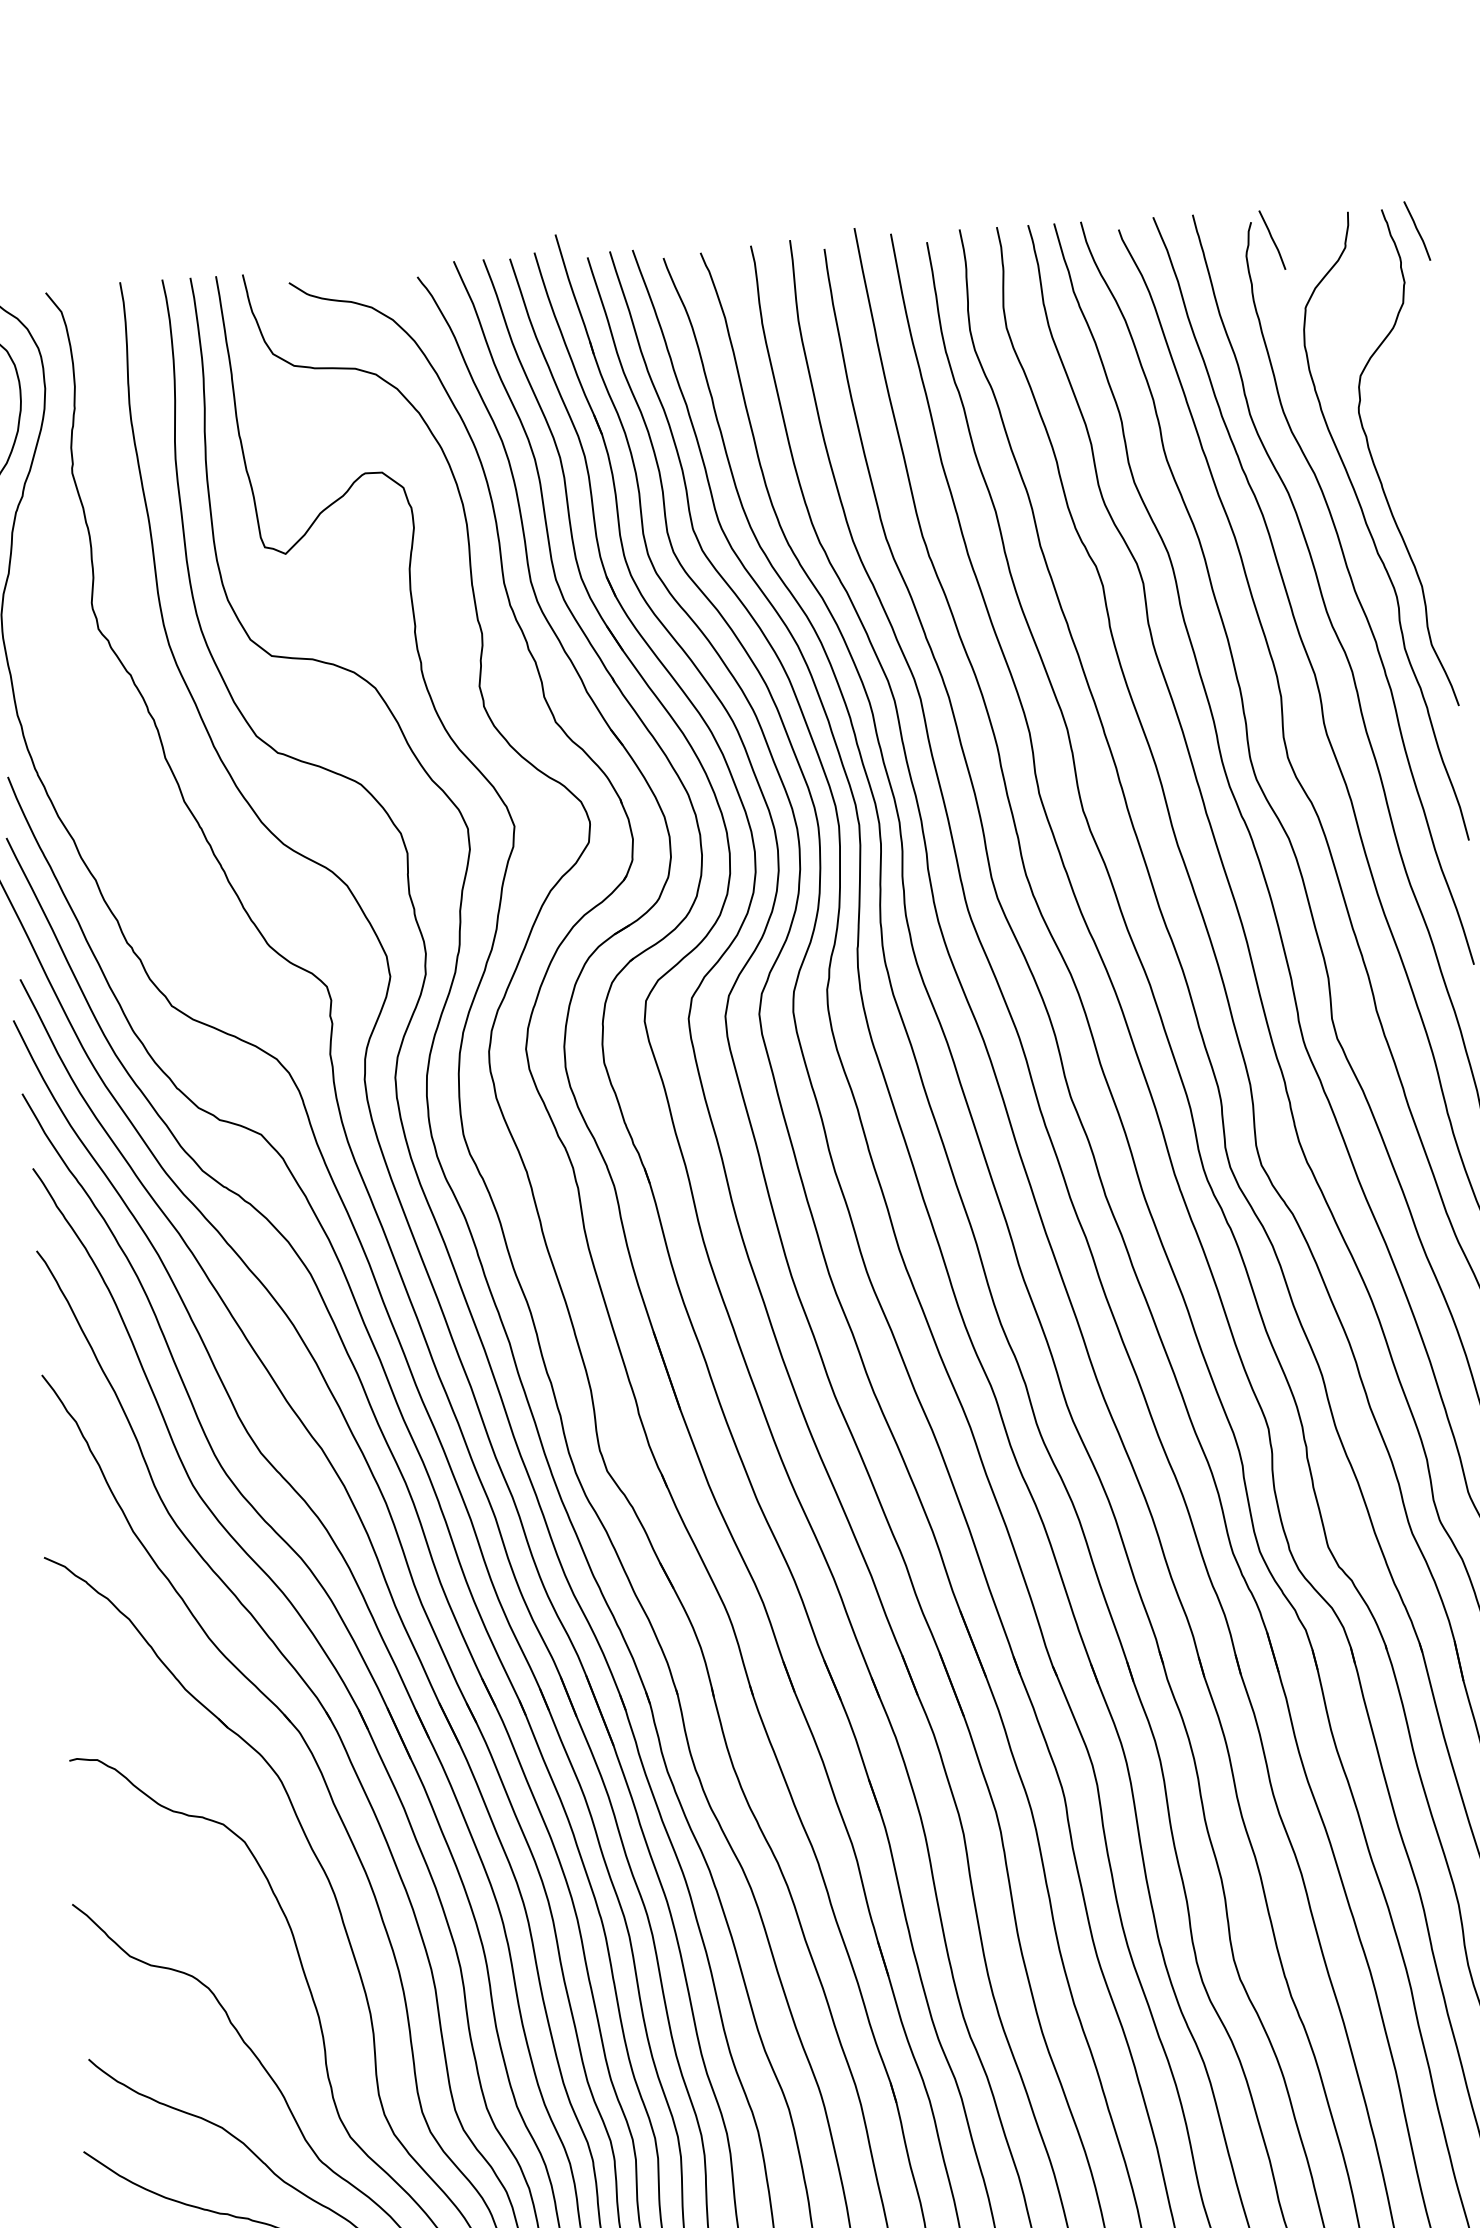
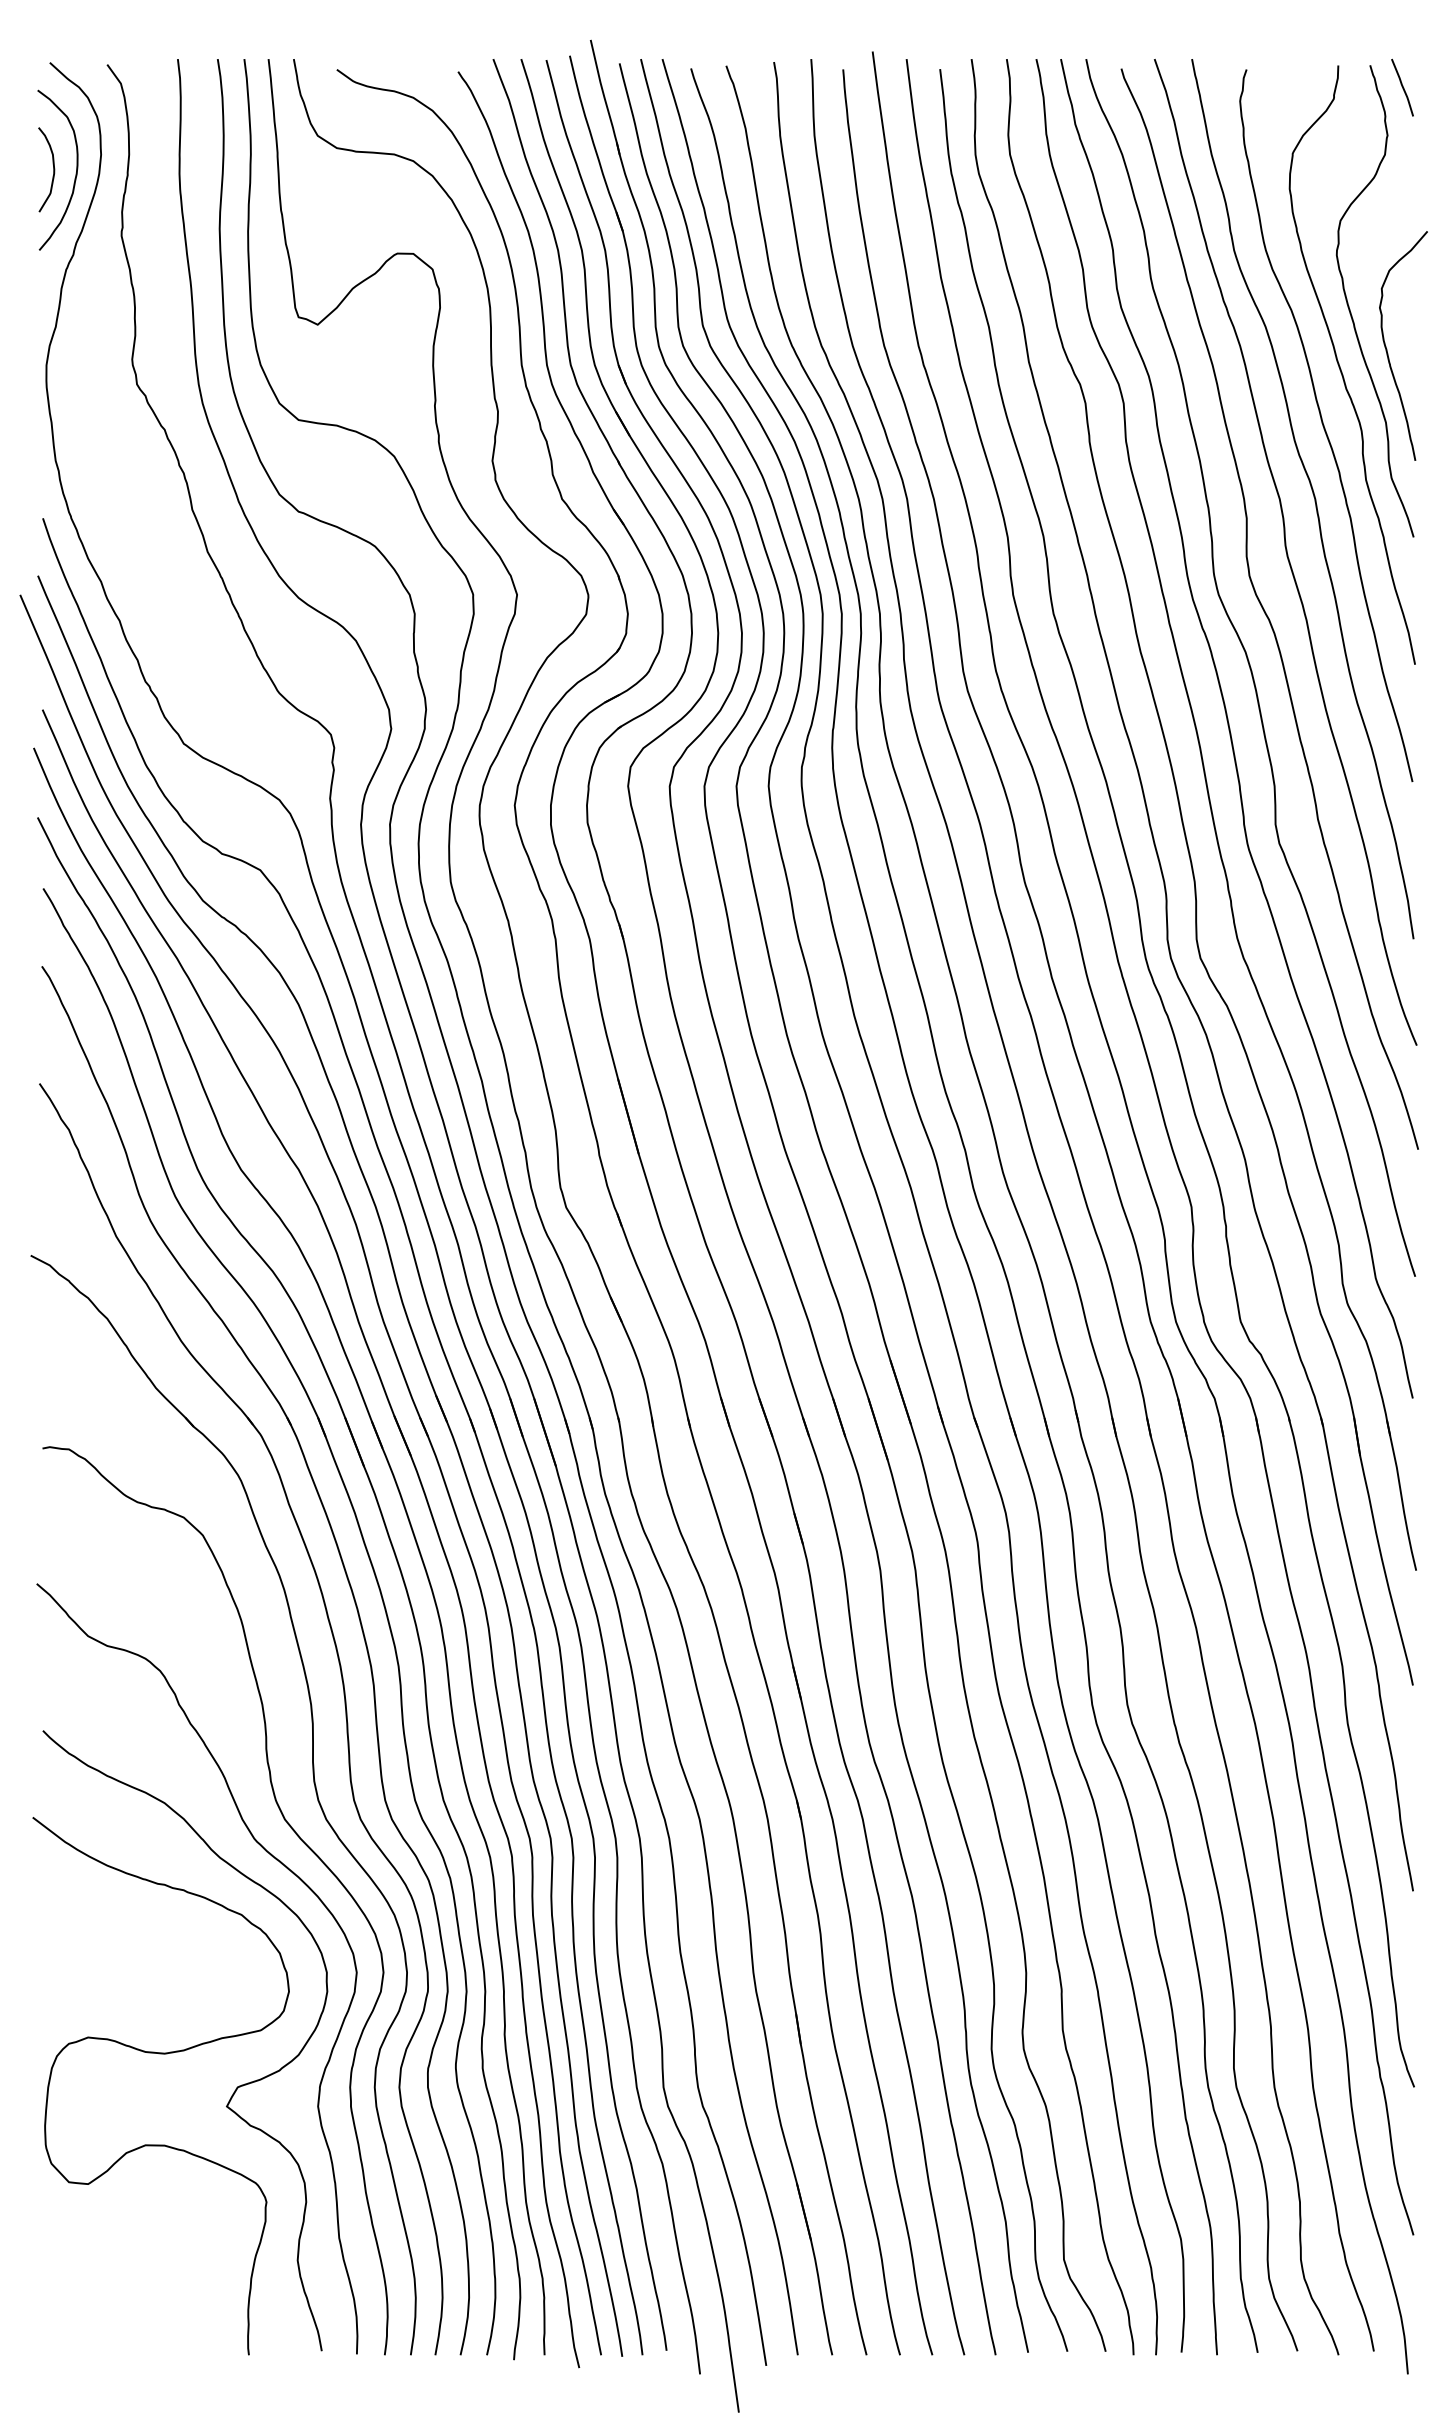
curve: (1272, 239) -> (1265, 87), removed
curve: (1418, 508) -> (1387, 349), added

